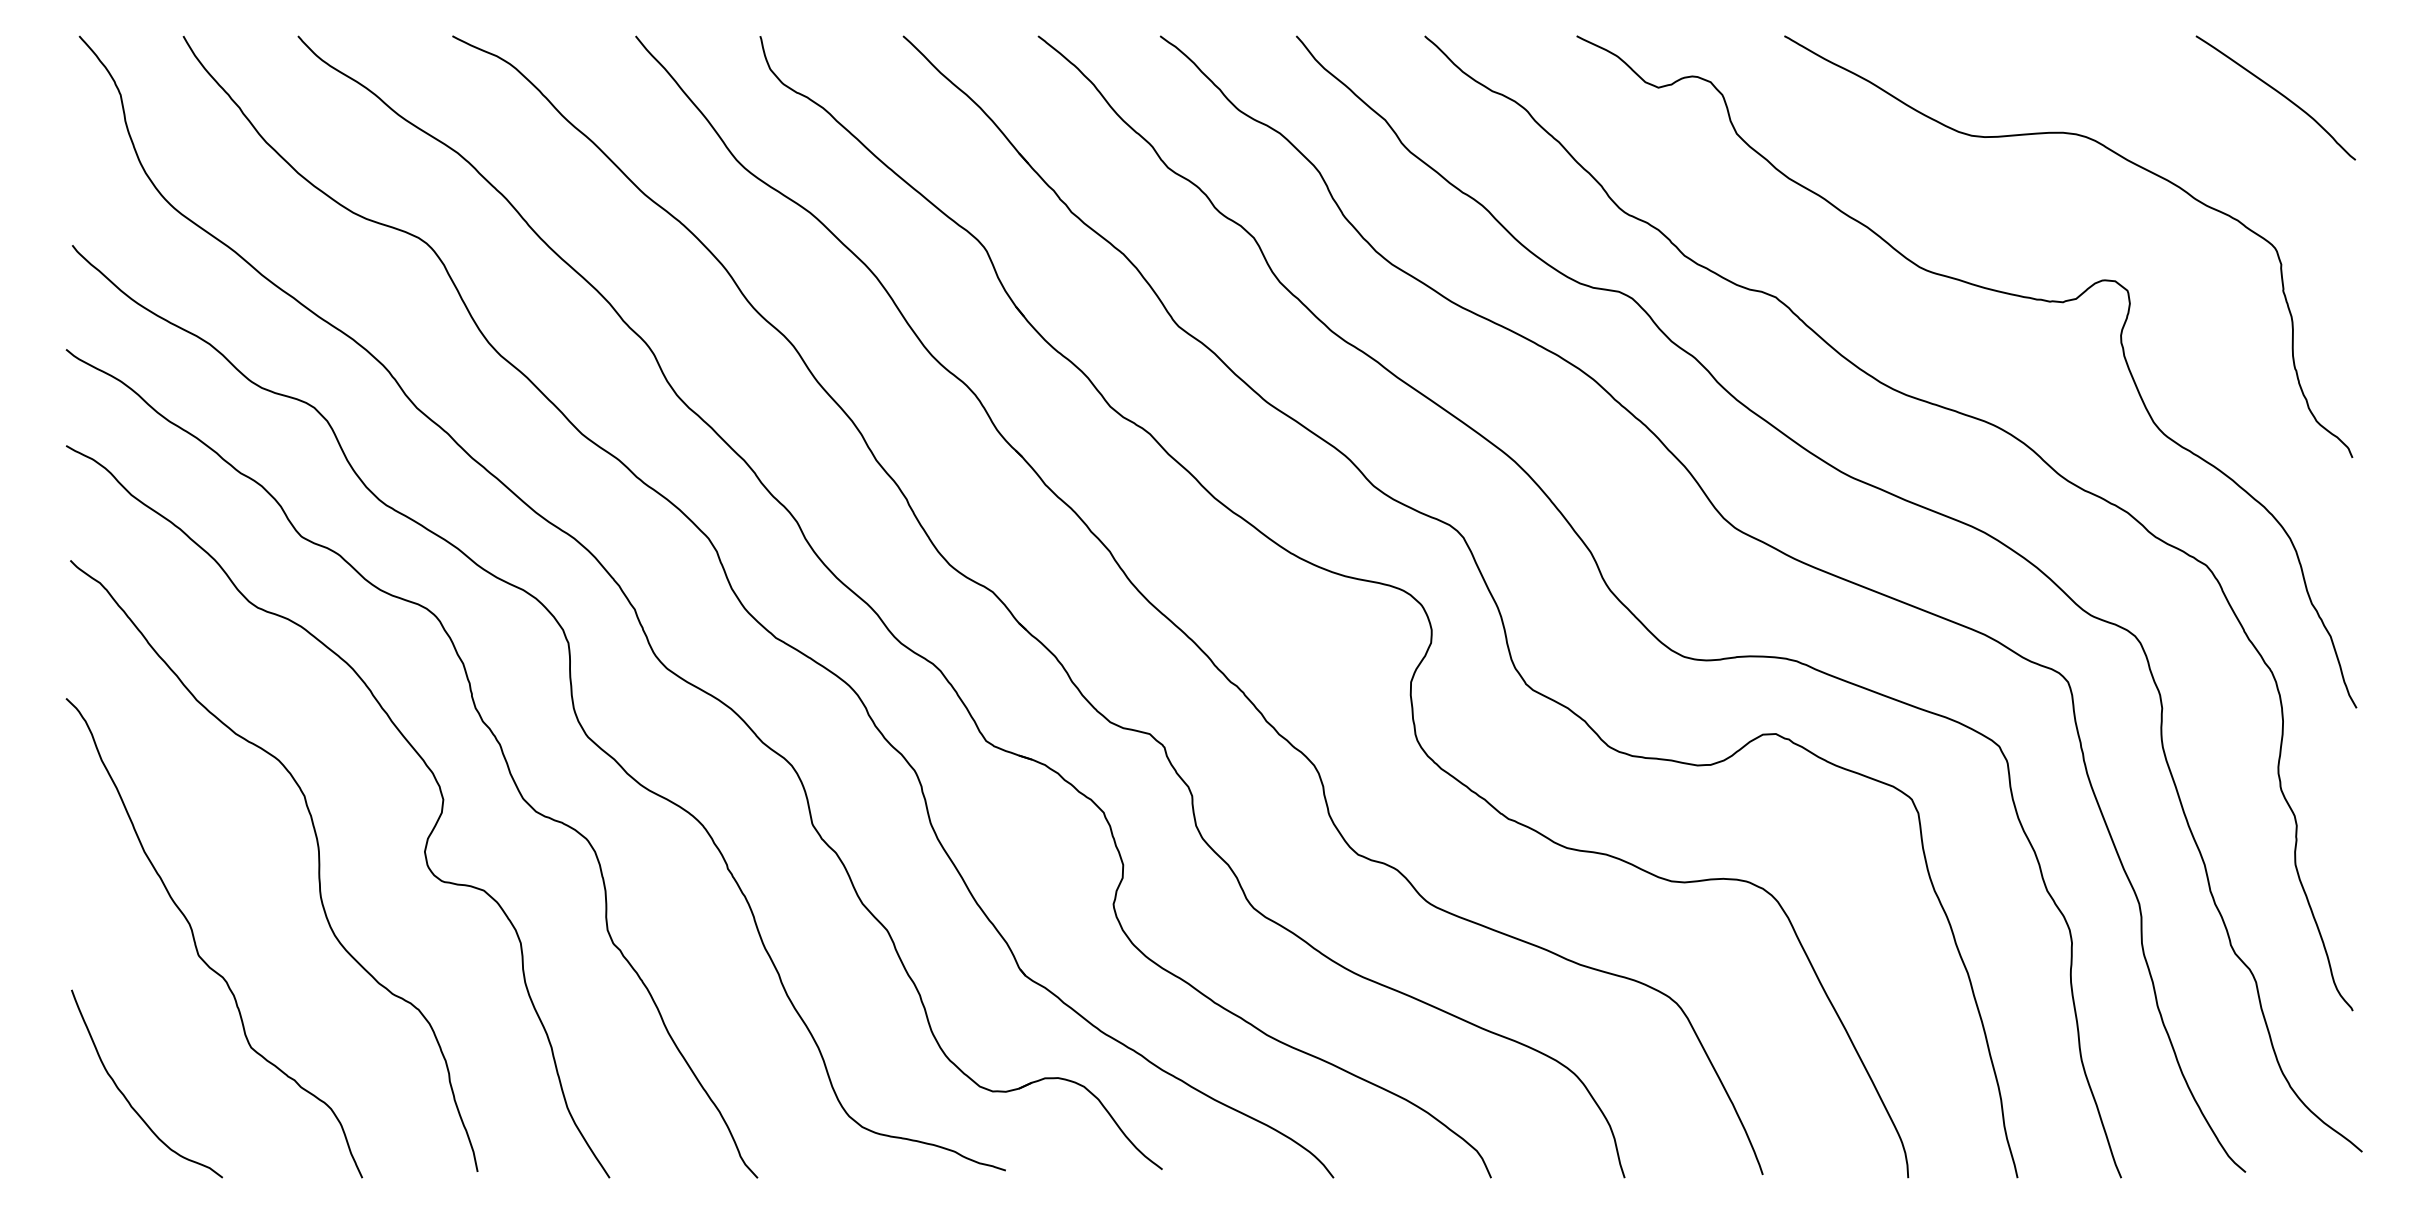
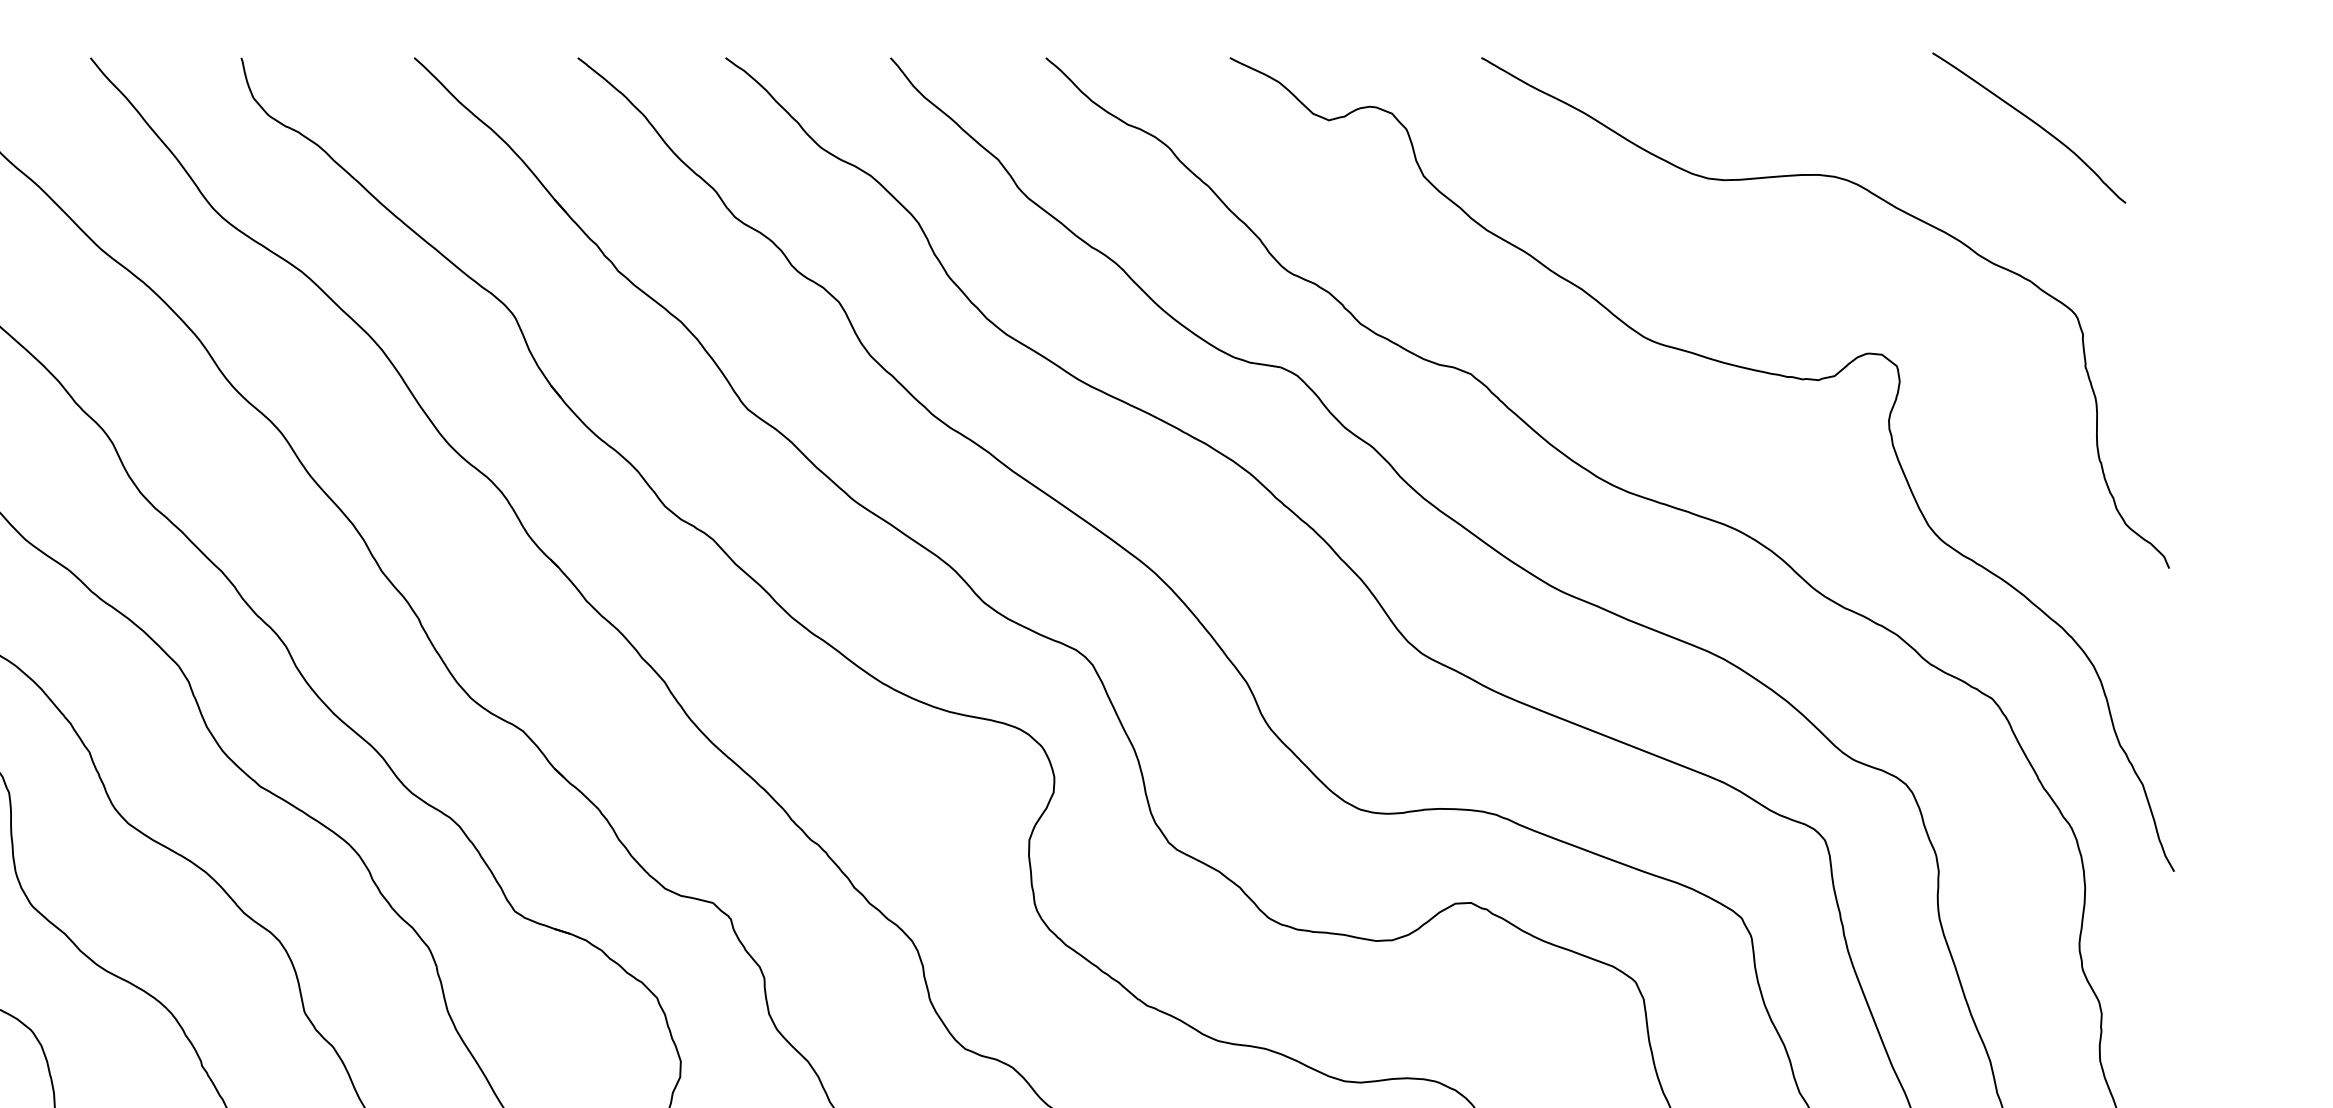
curve: (2278, 93) -> (2032, 122), moved

